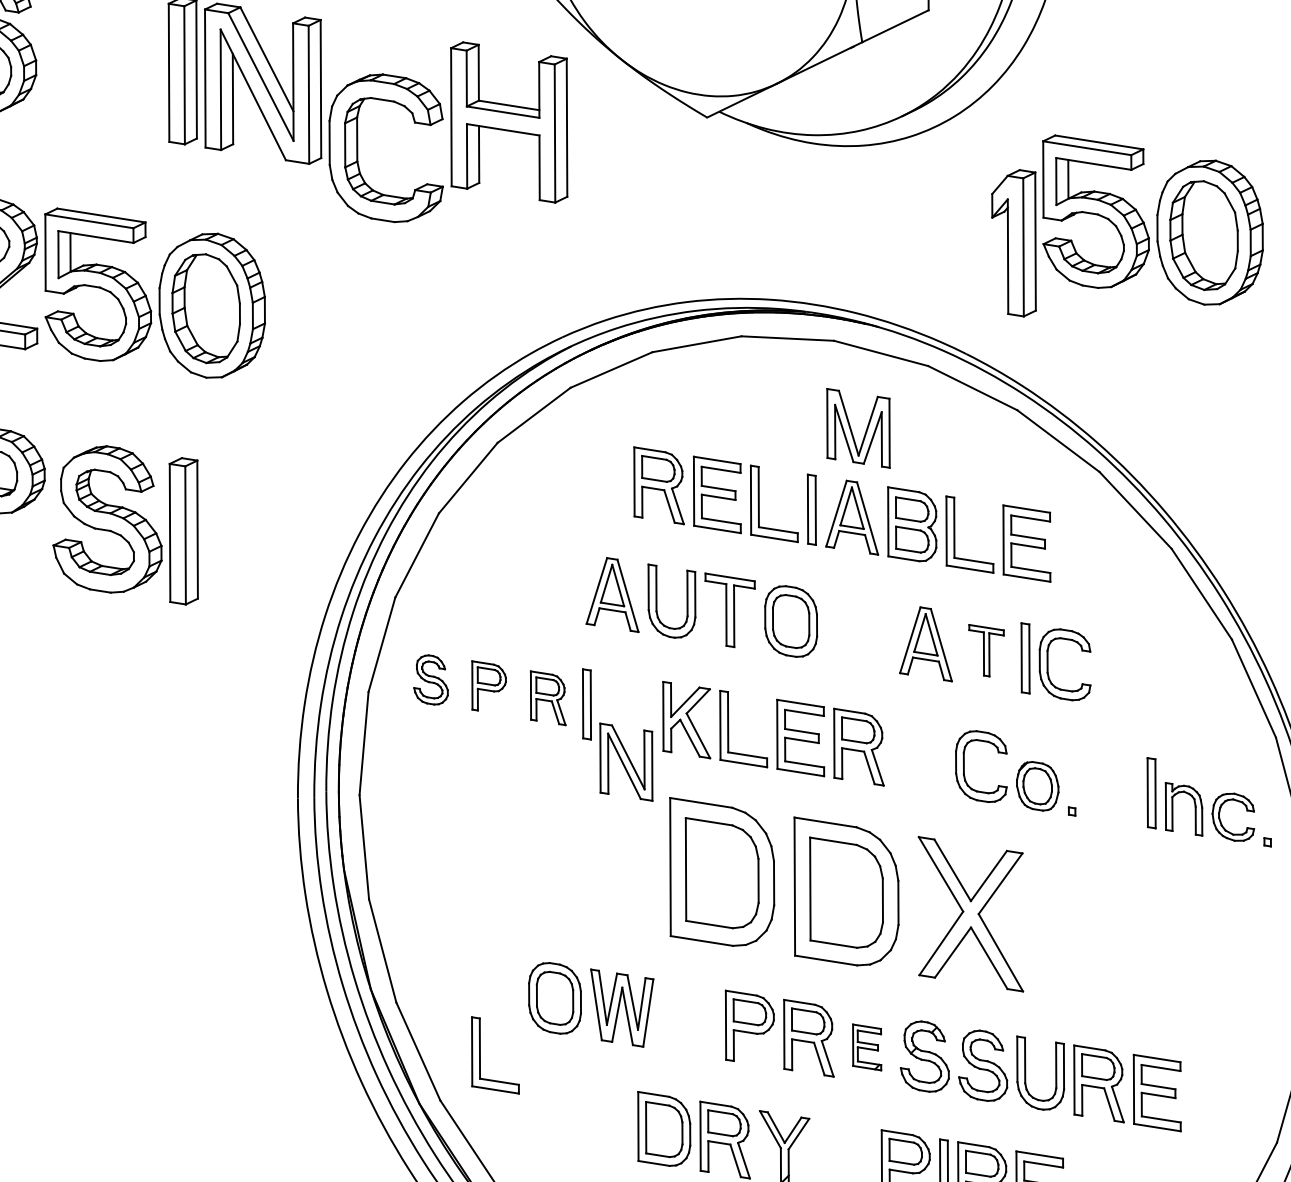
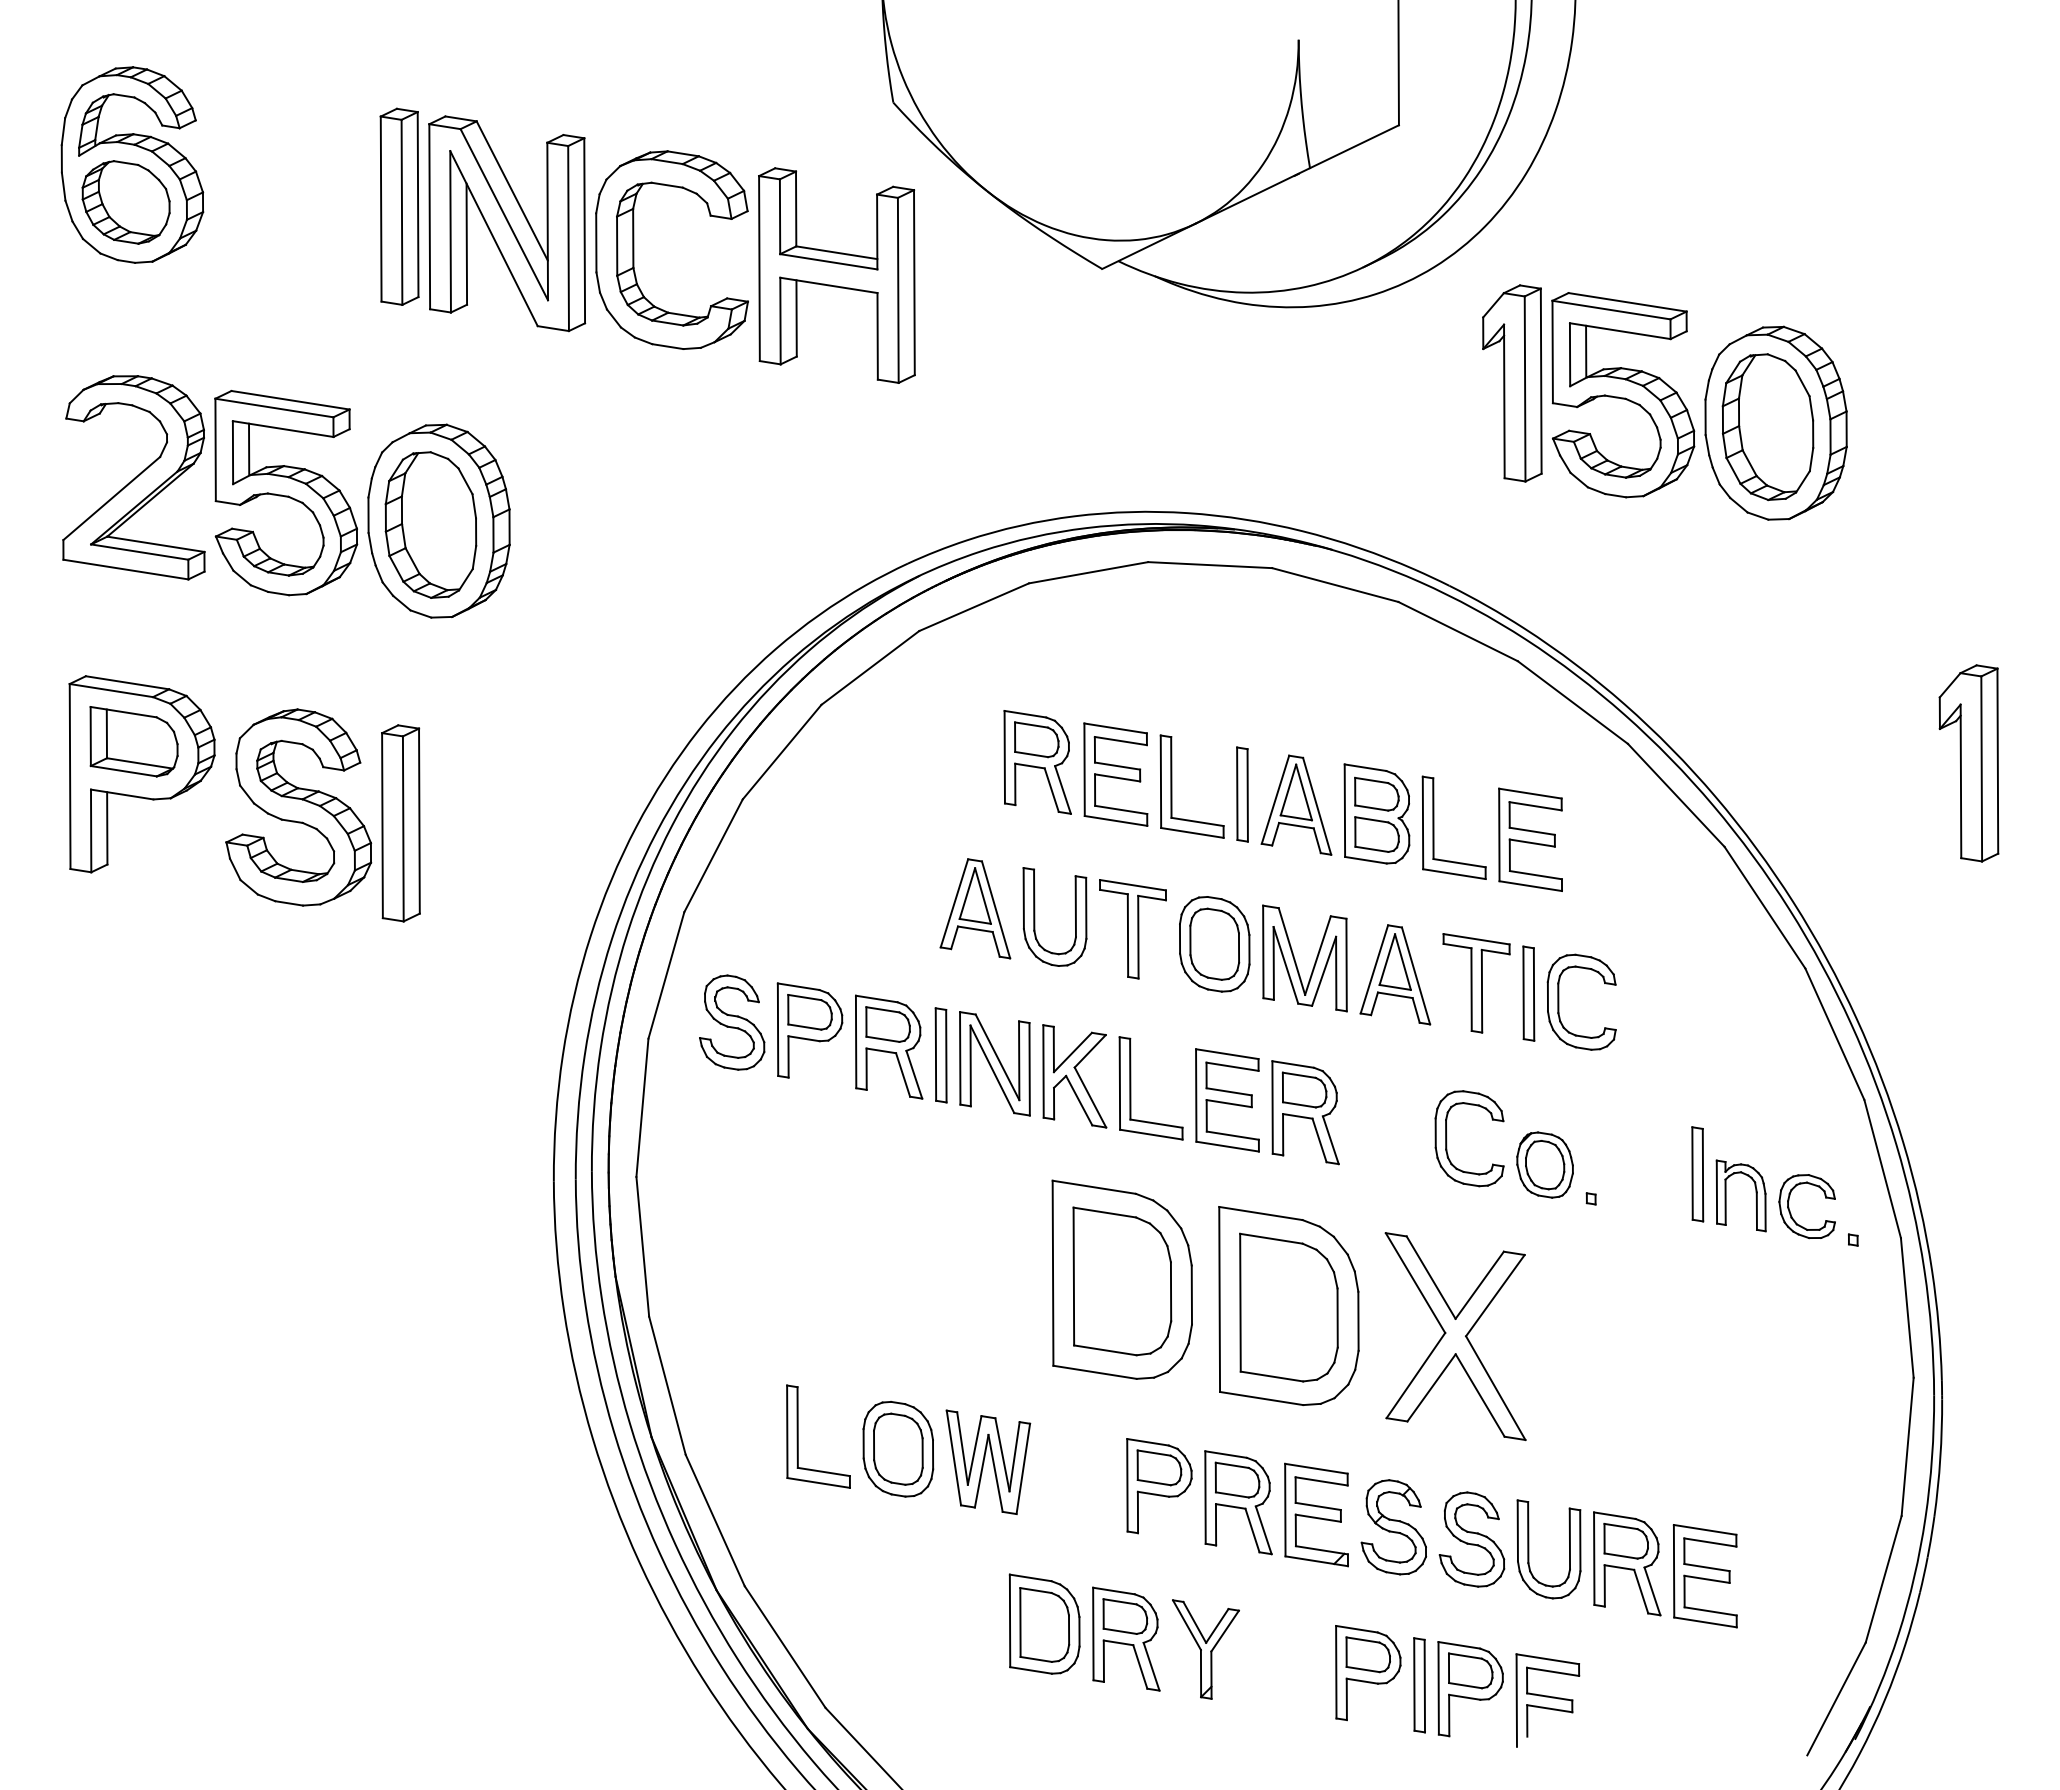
part: (358, 147) -> (634, 249), moved
part: (1014, 243) -> (1512, 383), moved
part: (852, 431) -> (1296, 962), moved
part: (986, 650) -> (1476, 983), size x1.43
part: (431, 679) -> (732, 1022), size x1.43
part: (488, 685) -> (809, 1030), size x1.43
part: (548, 697) -> (889, 1046), size x1.43
part: (626, 761) -> (994, 1063), moved
part: (867, 1047) -> (1316, 1514), size x1.67
part: (480, 1055) -> (798, 1436), moved

